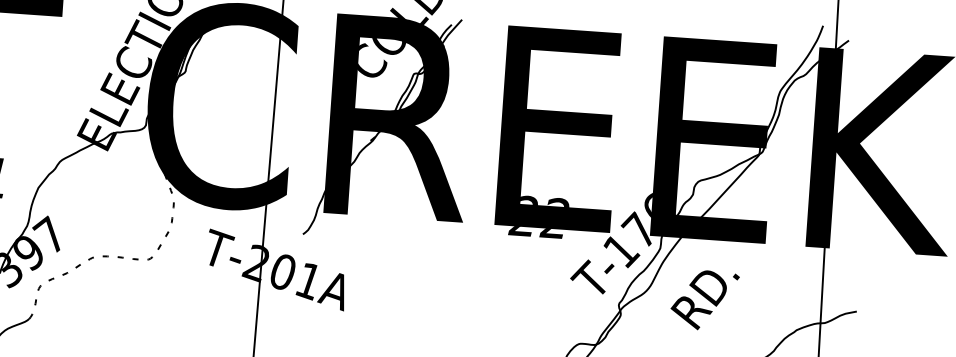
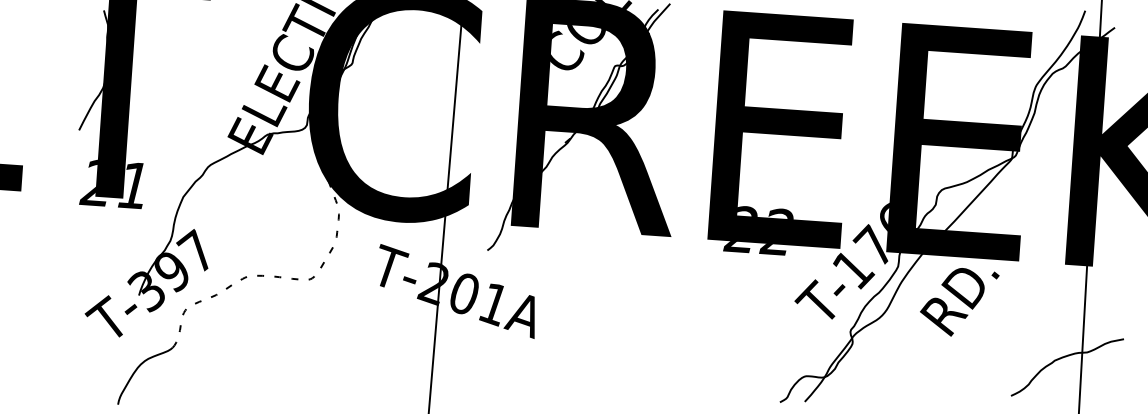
text: (705, 300) -> (959, 302), moved

